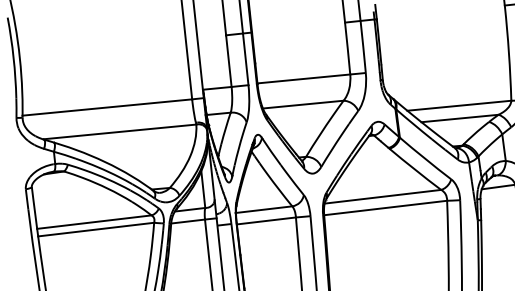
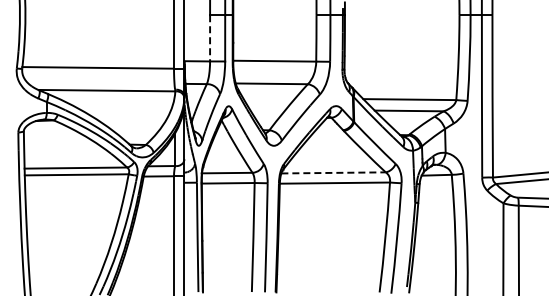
line: (229, 61) -> (210, 38), solid -> dashed
line: (383, 196) -> (334, 172), solid -> dashed

